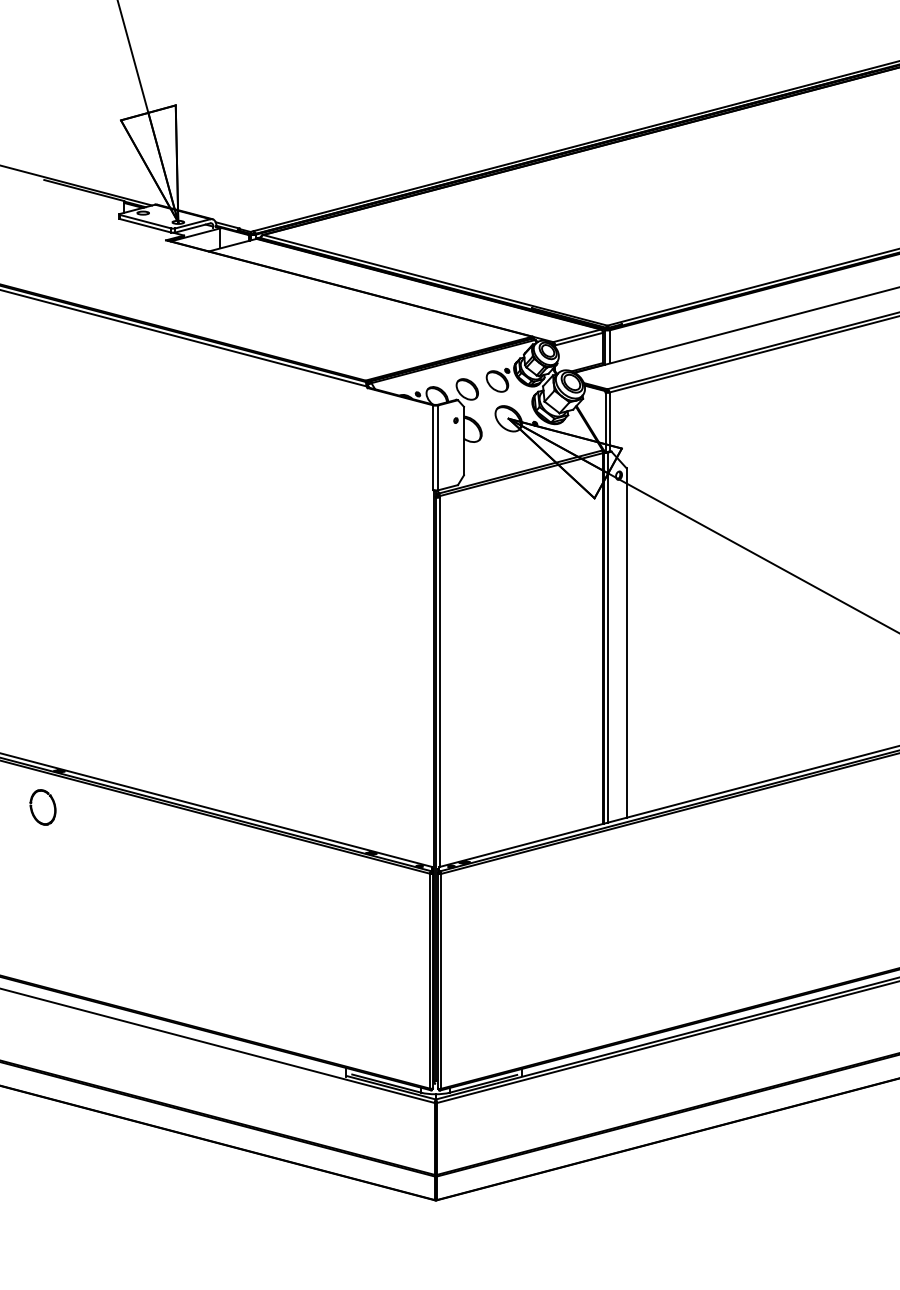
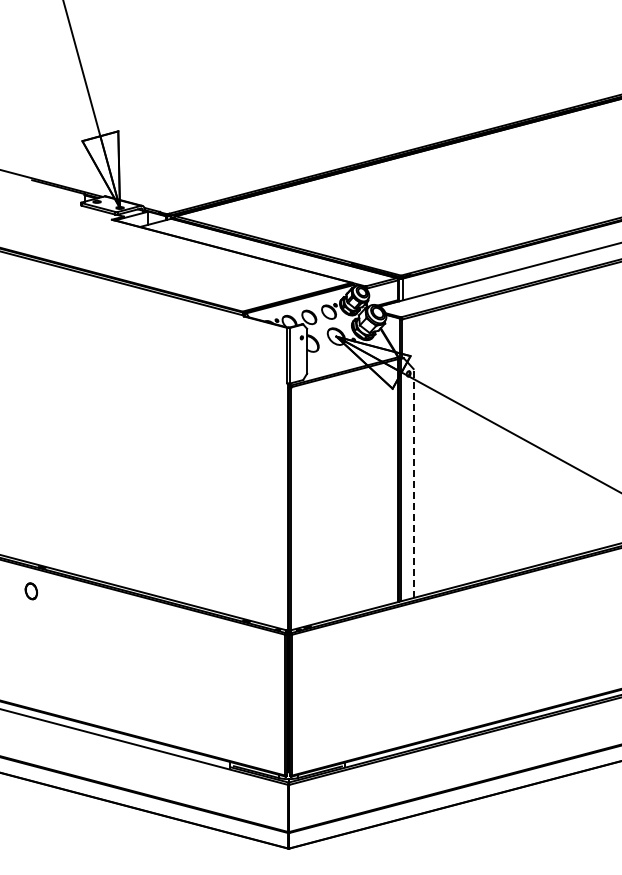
line: (626, 642) -> (413, 483), solid -> dashed
part: (43, 807) -> (31, 591), size x0.7

